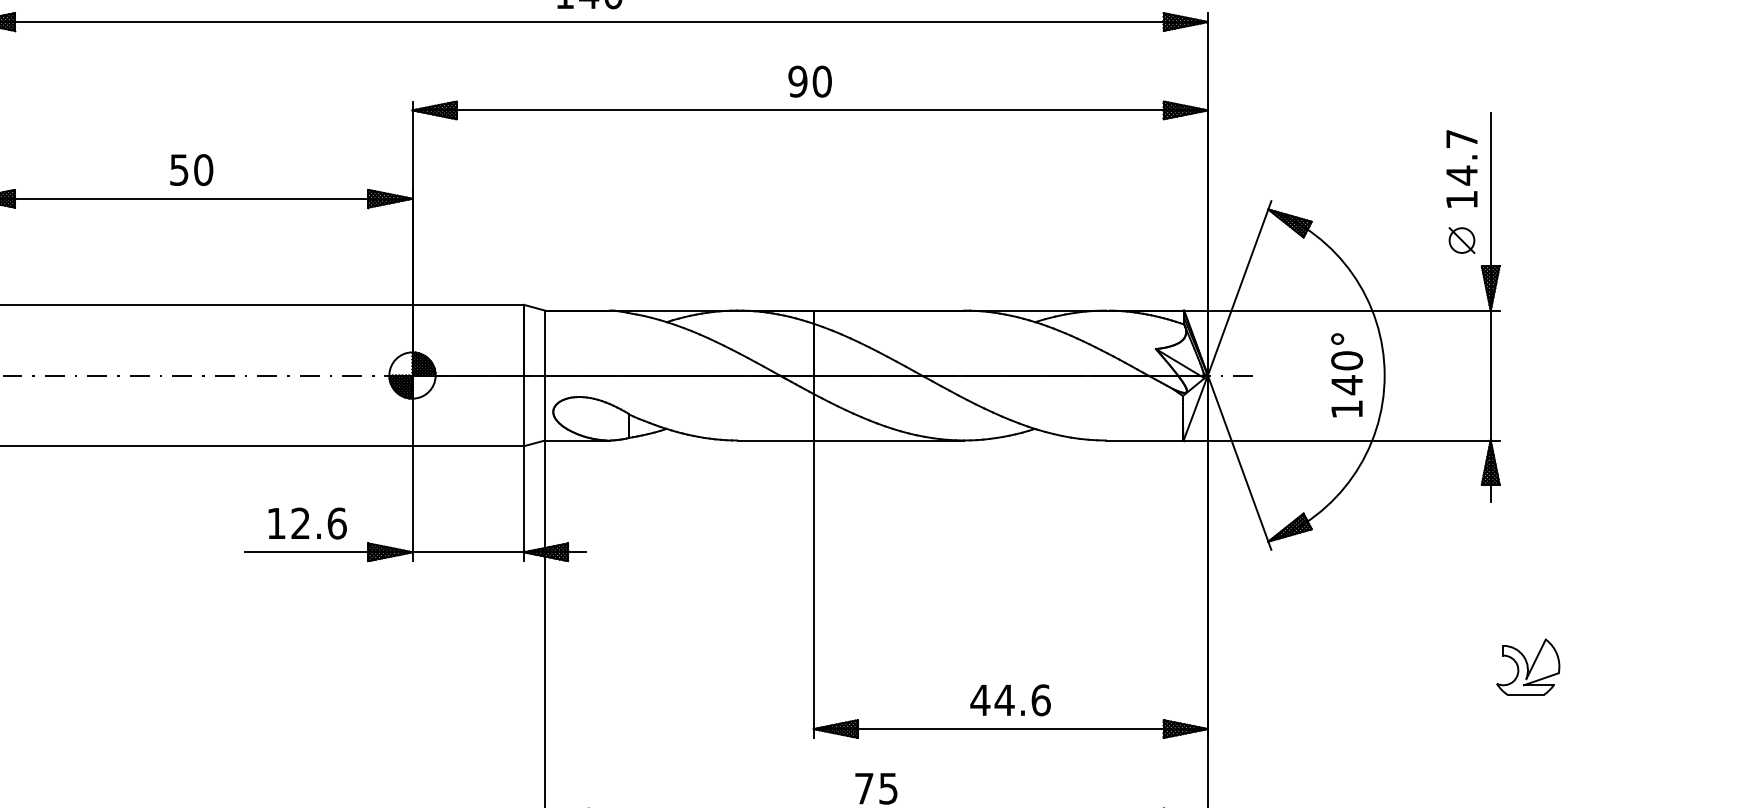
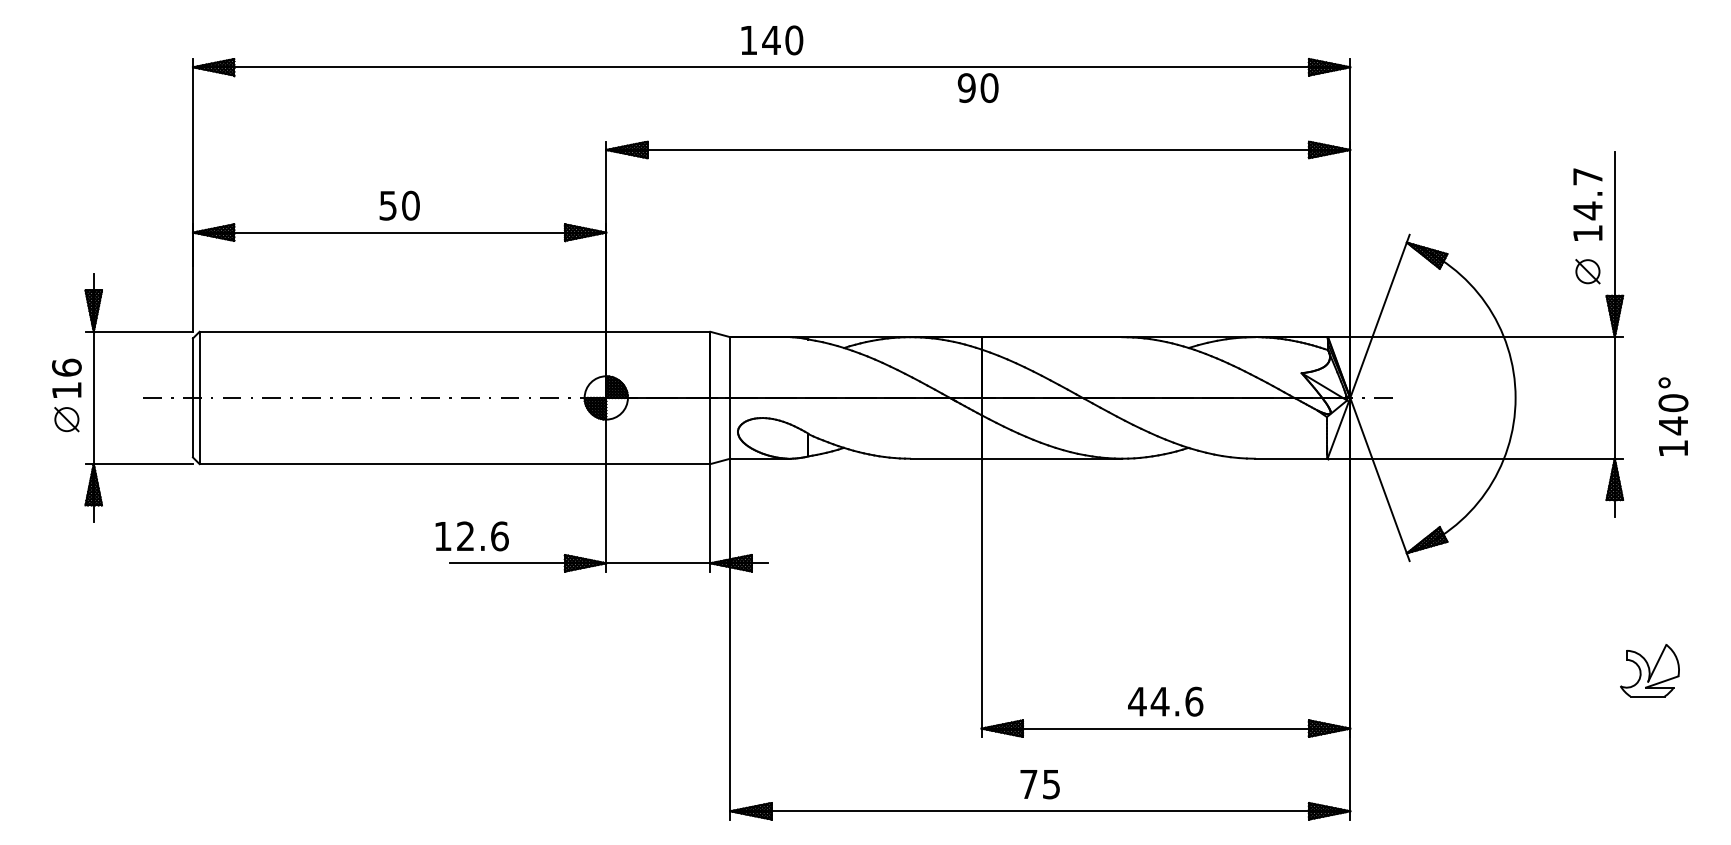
text: (809, 81) -> (977, 87), moved
text: (1347, 375) -> (1673, 416), moved
text: (306, 523) -> (471, 536), moved

